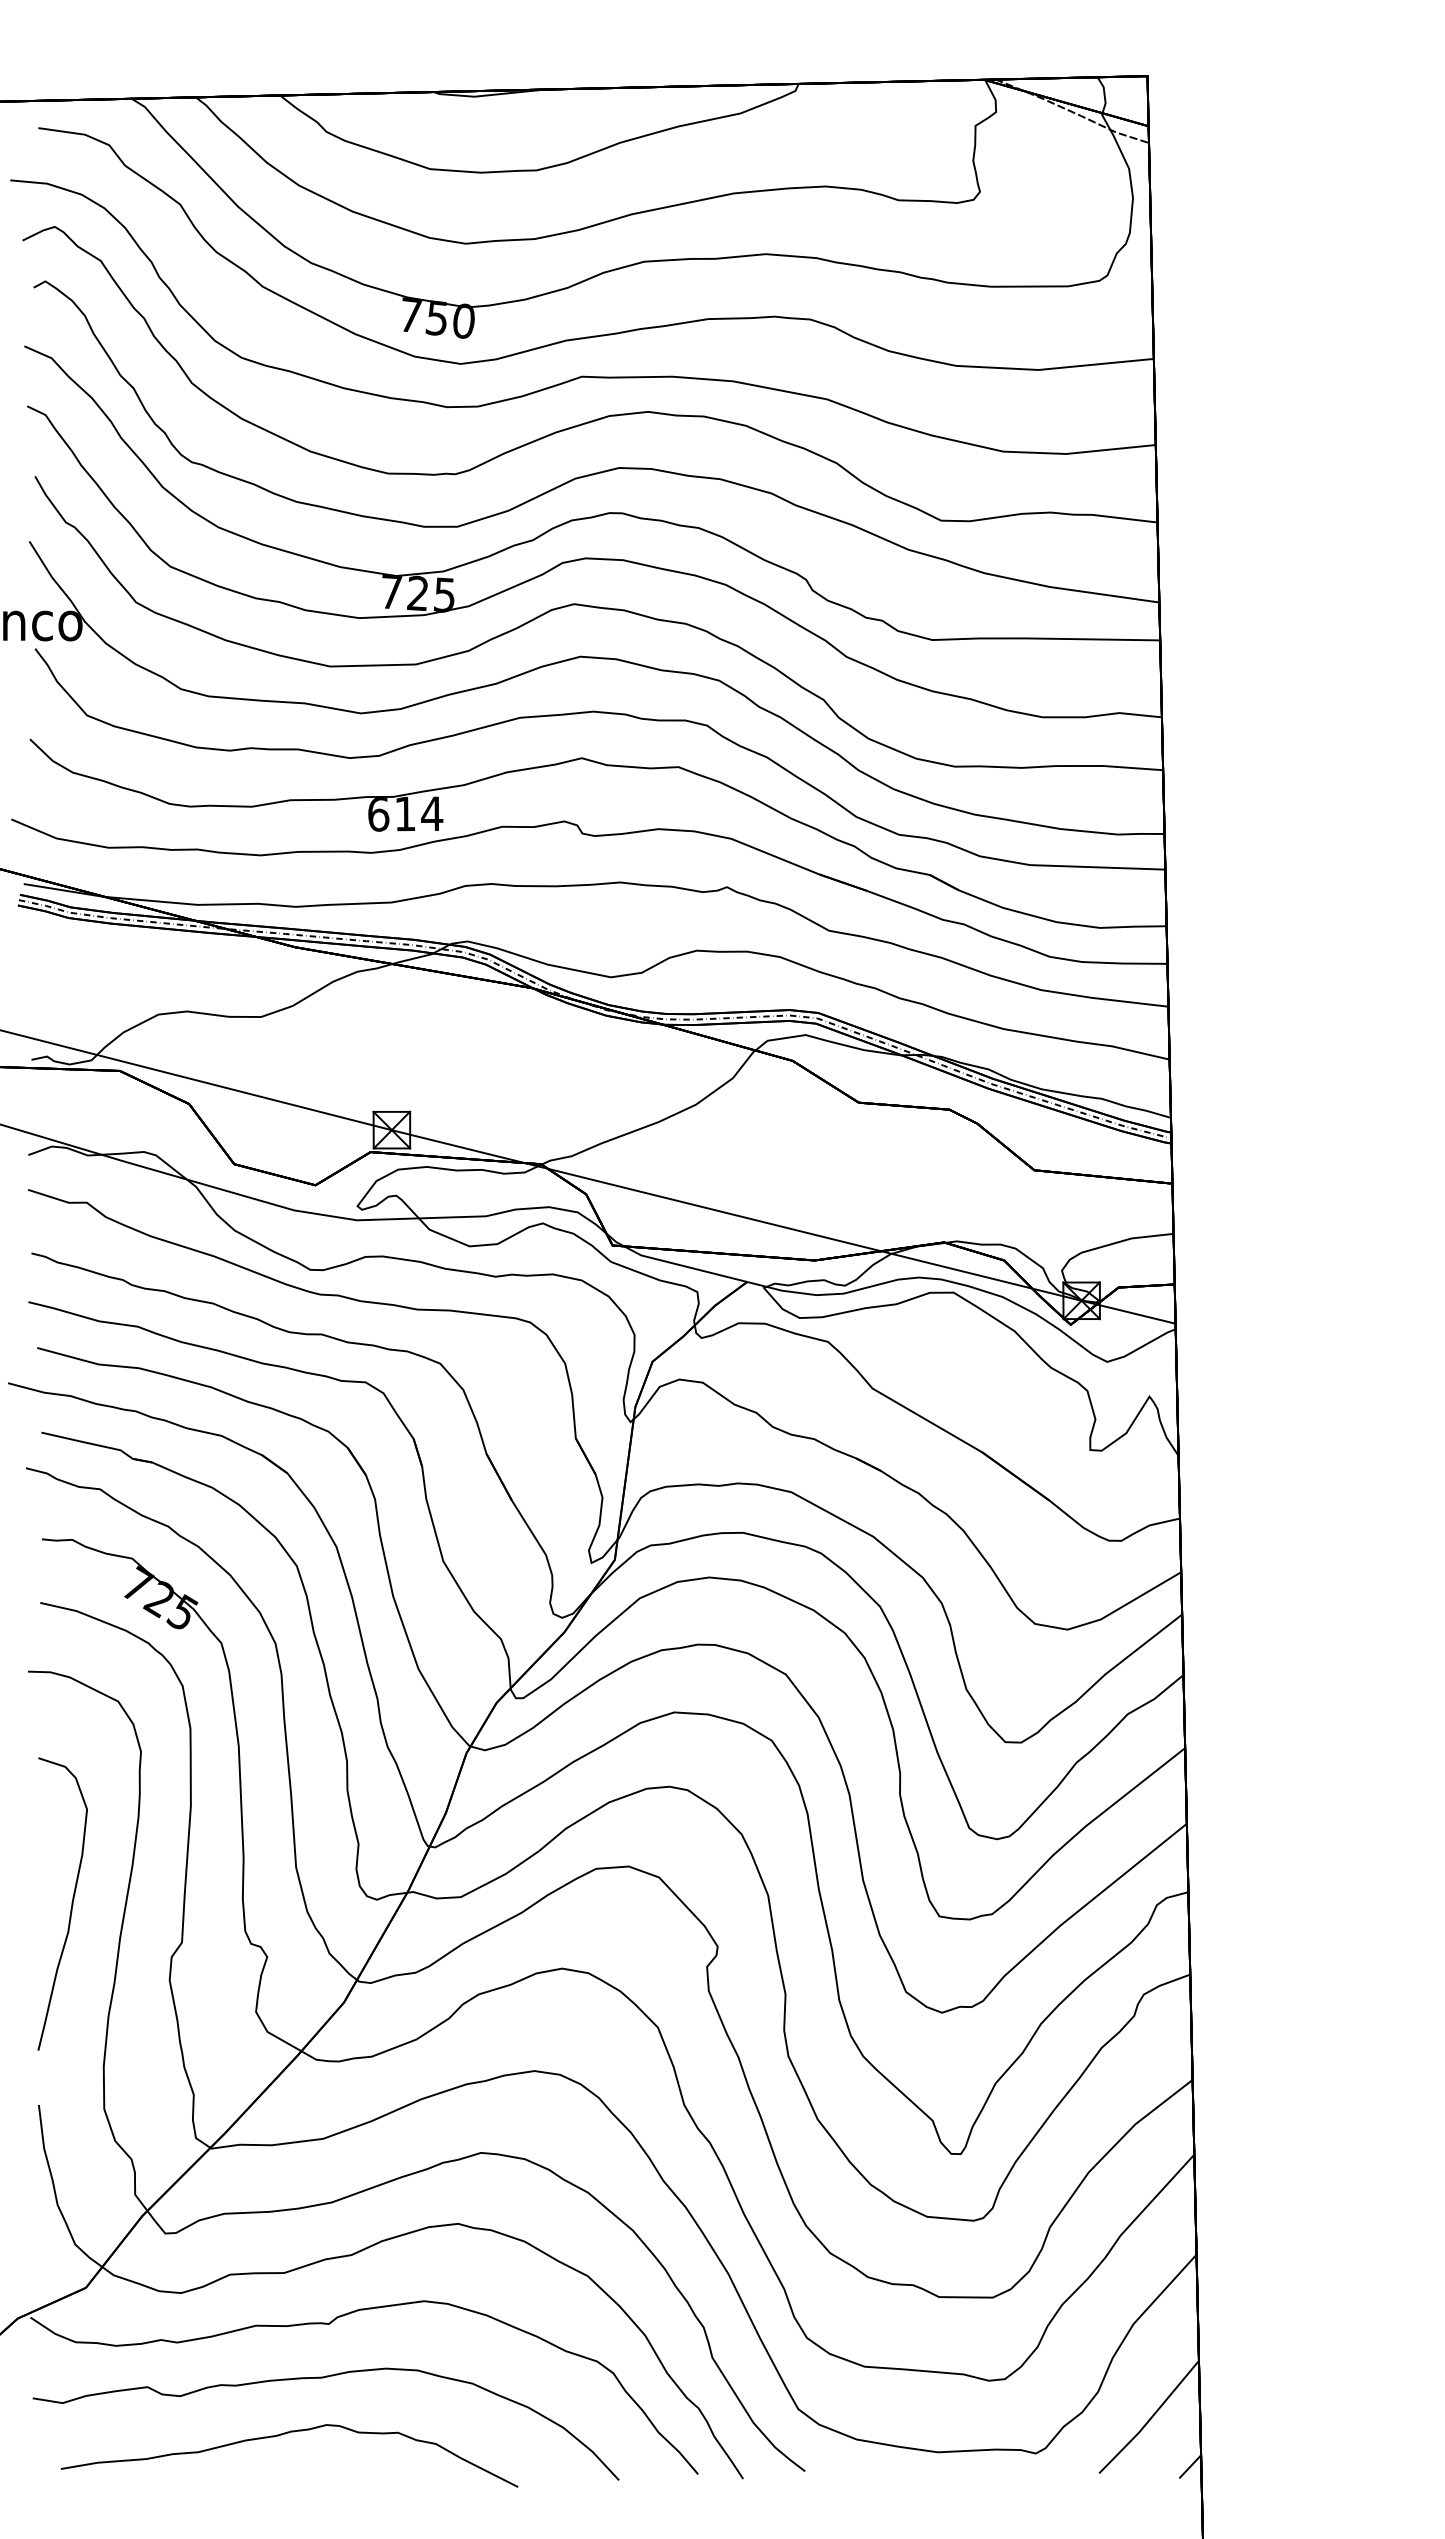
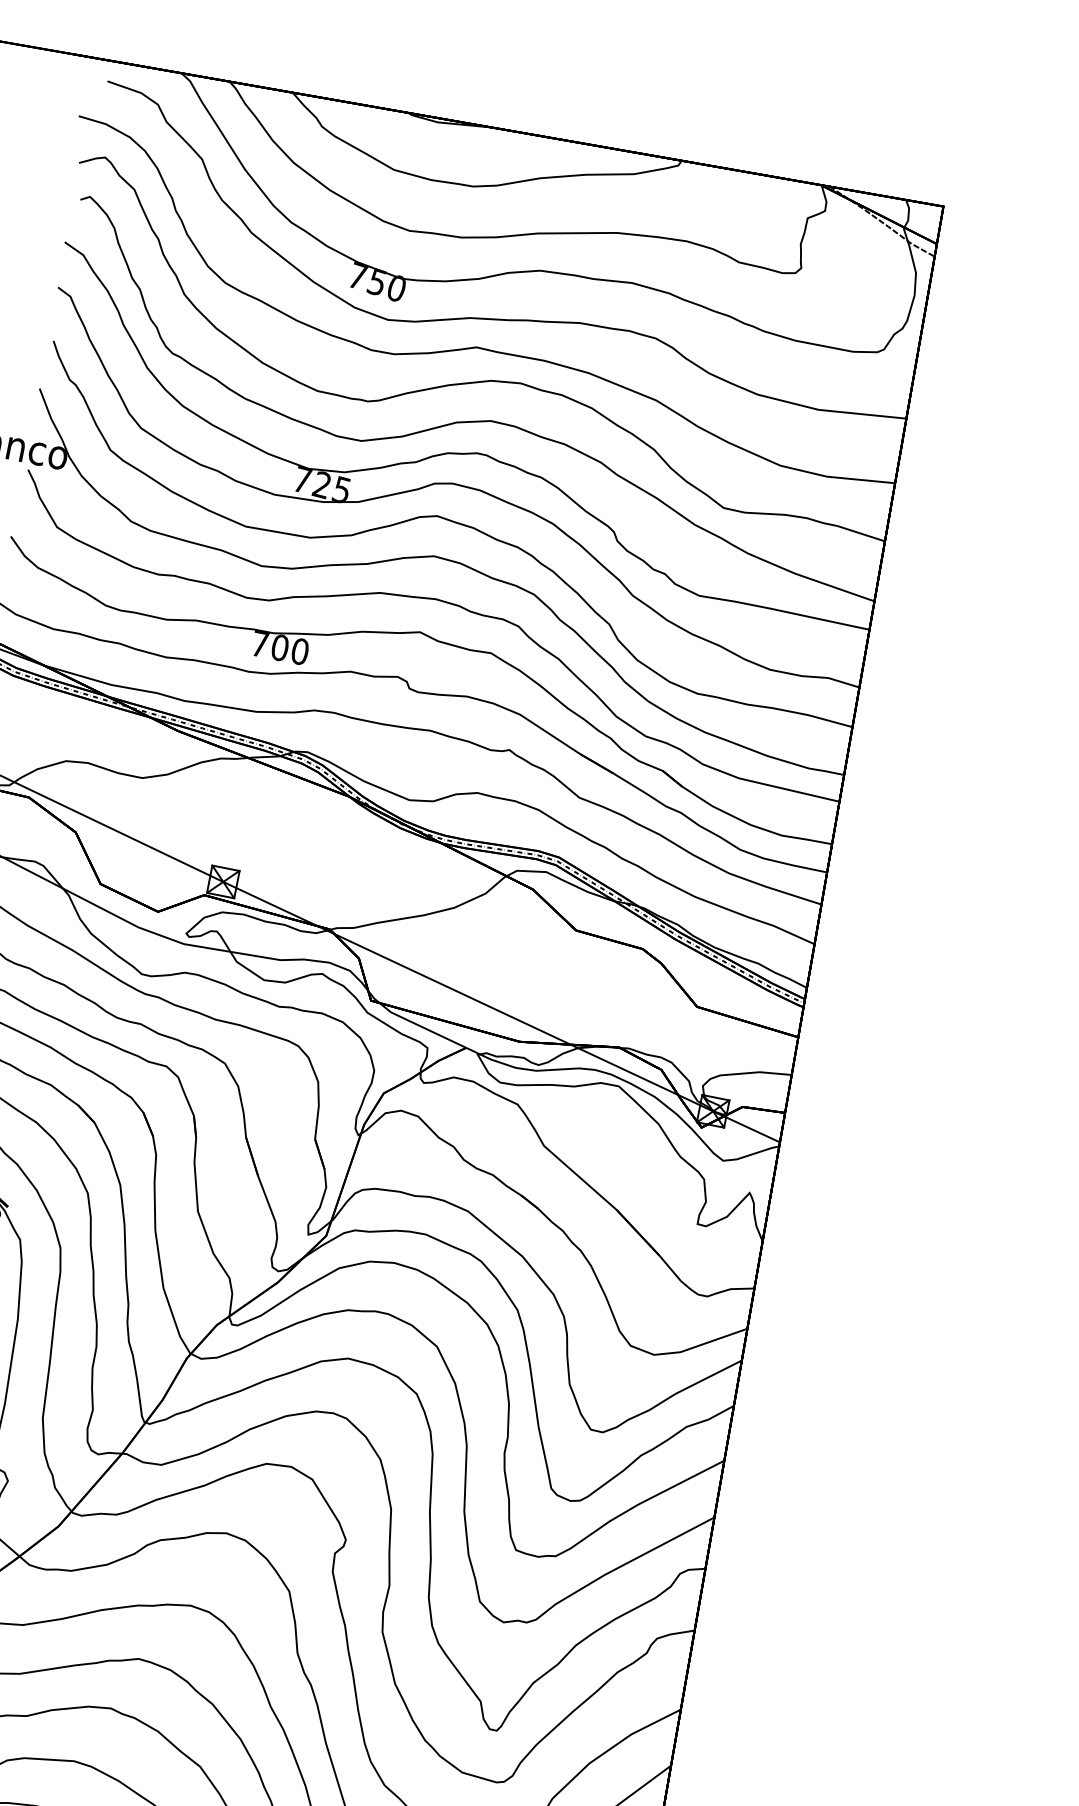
text: (405, 813) -> (280, 647), 614 -> 700

